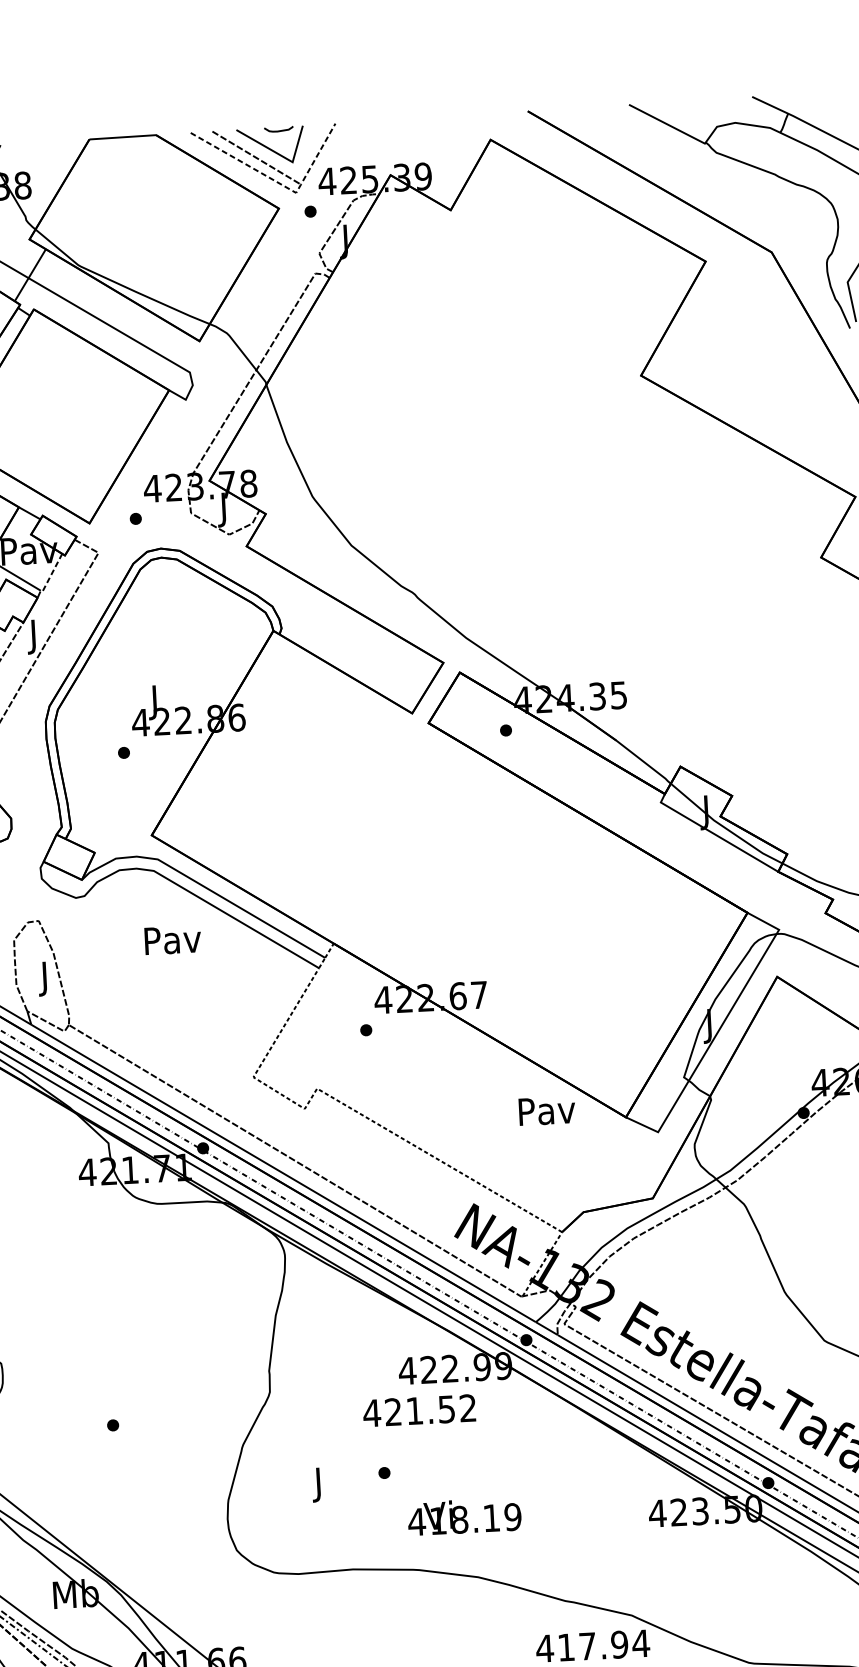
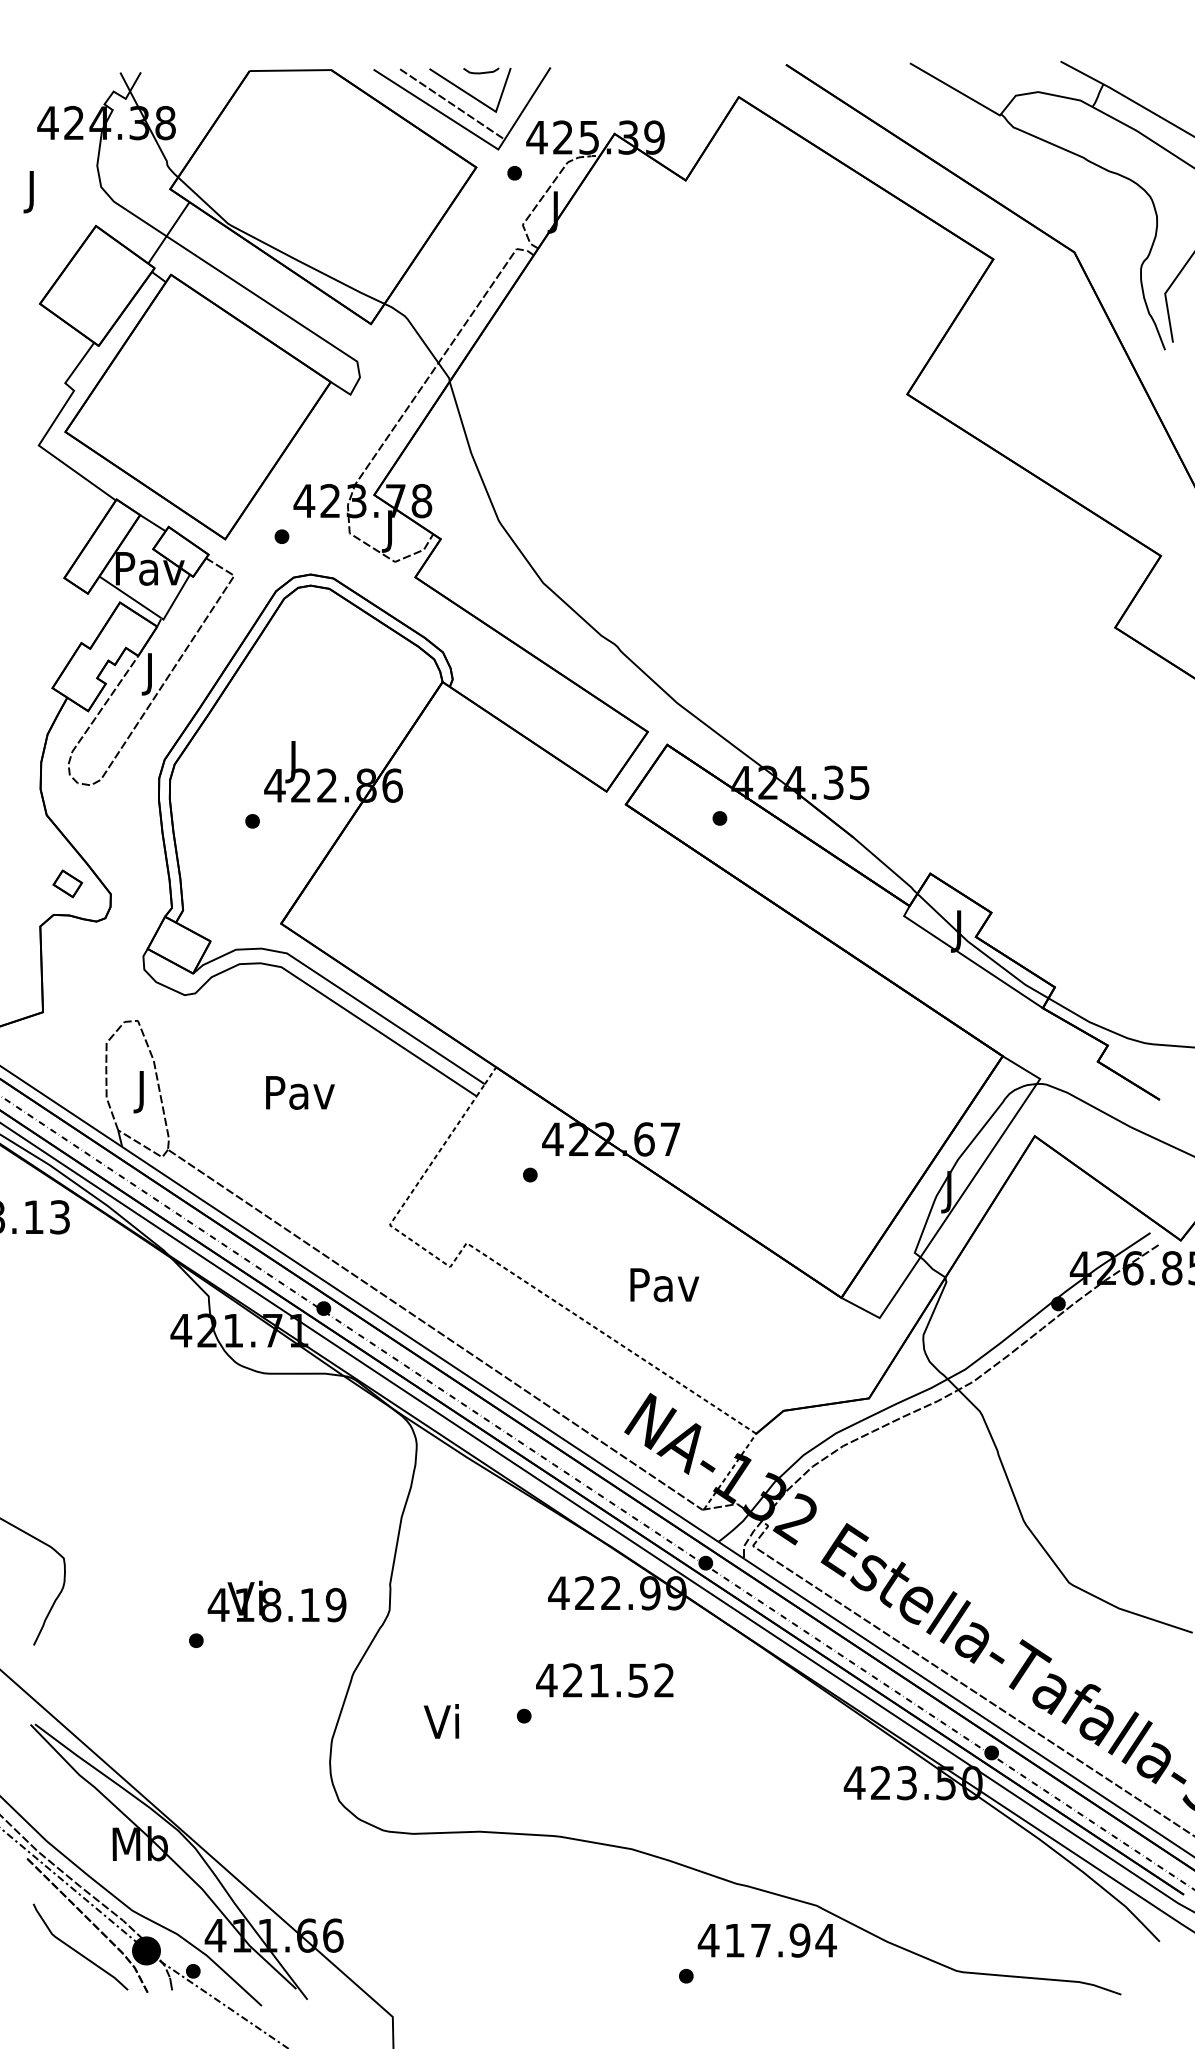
line: (279, 183) -> (478, 136), dashed -> solid
line: (51, 574) -> (175, 599), dashed -> solid
text: (173, 939) -> (300, 1092), moved
text: (546, 1111) -> (664, 1285), moved
text: (419, 1410) -> (604, 1680), moved
text: (317, 1484) -> (441, 1725), J -> Vi
text: (464, 1516) -> (276, 1601), moved

